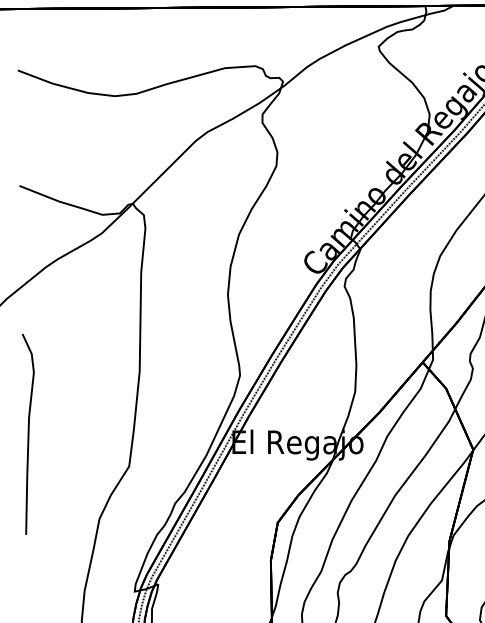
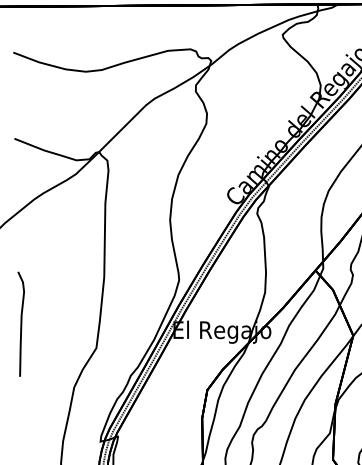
part: (28, 434) -> (21, 324), size x0.7

